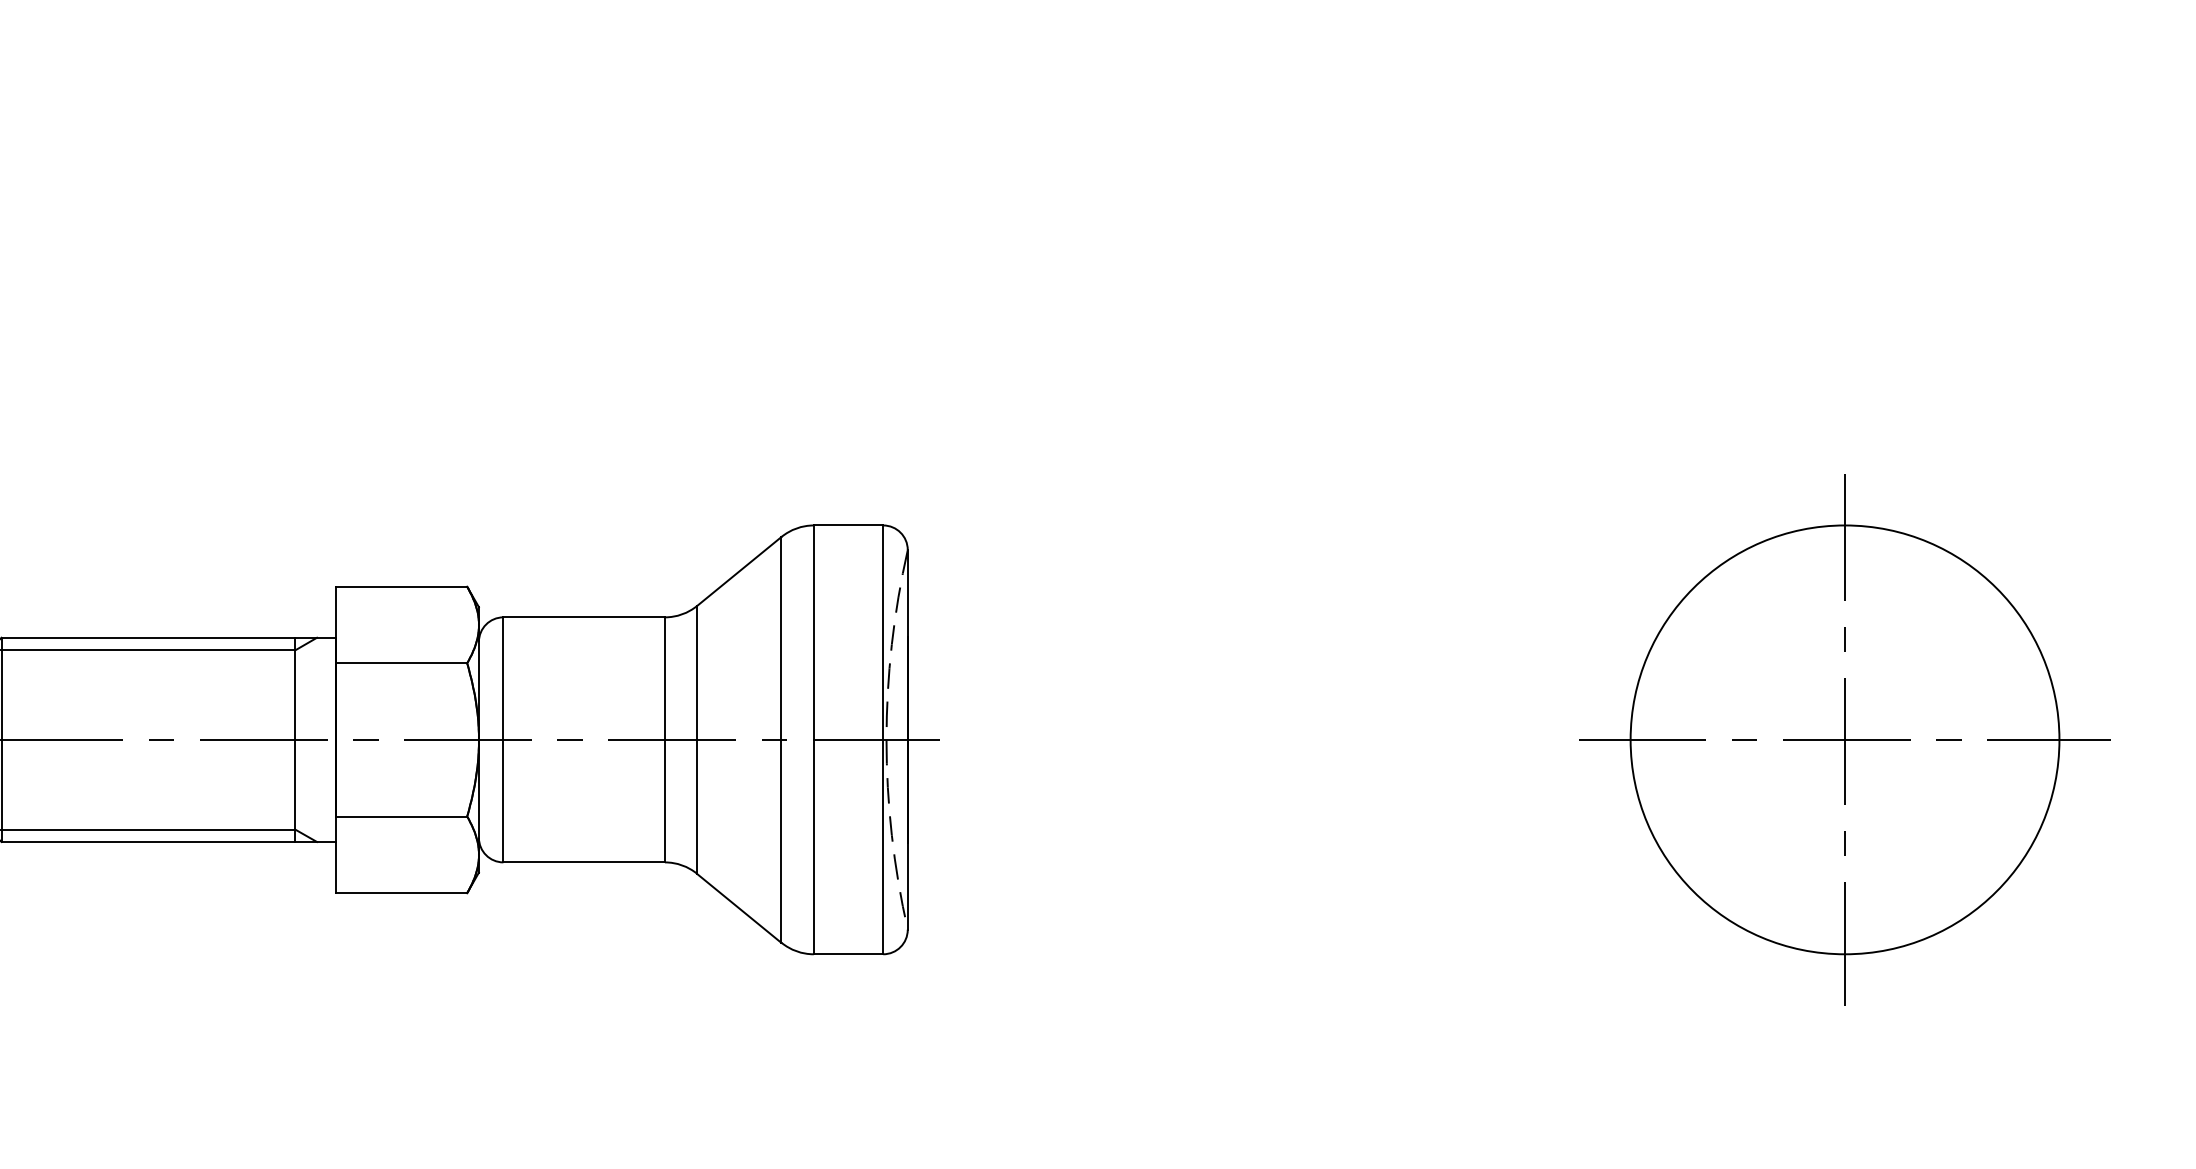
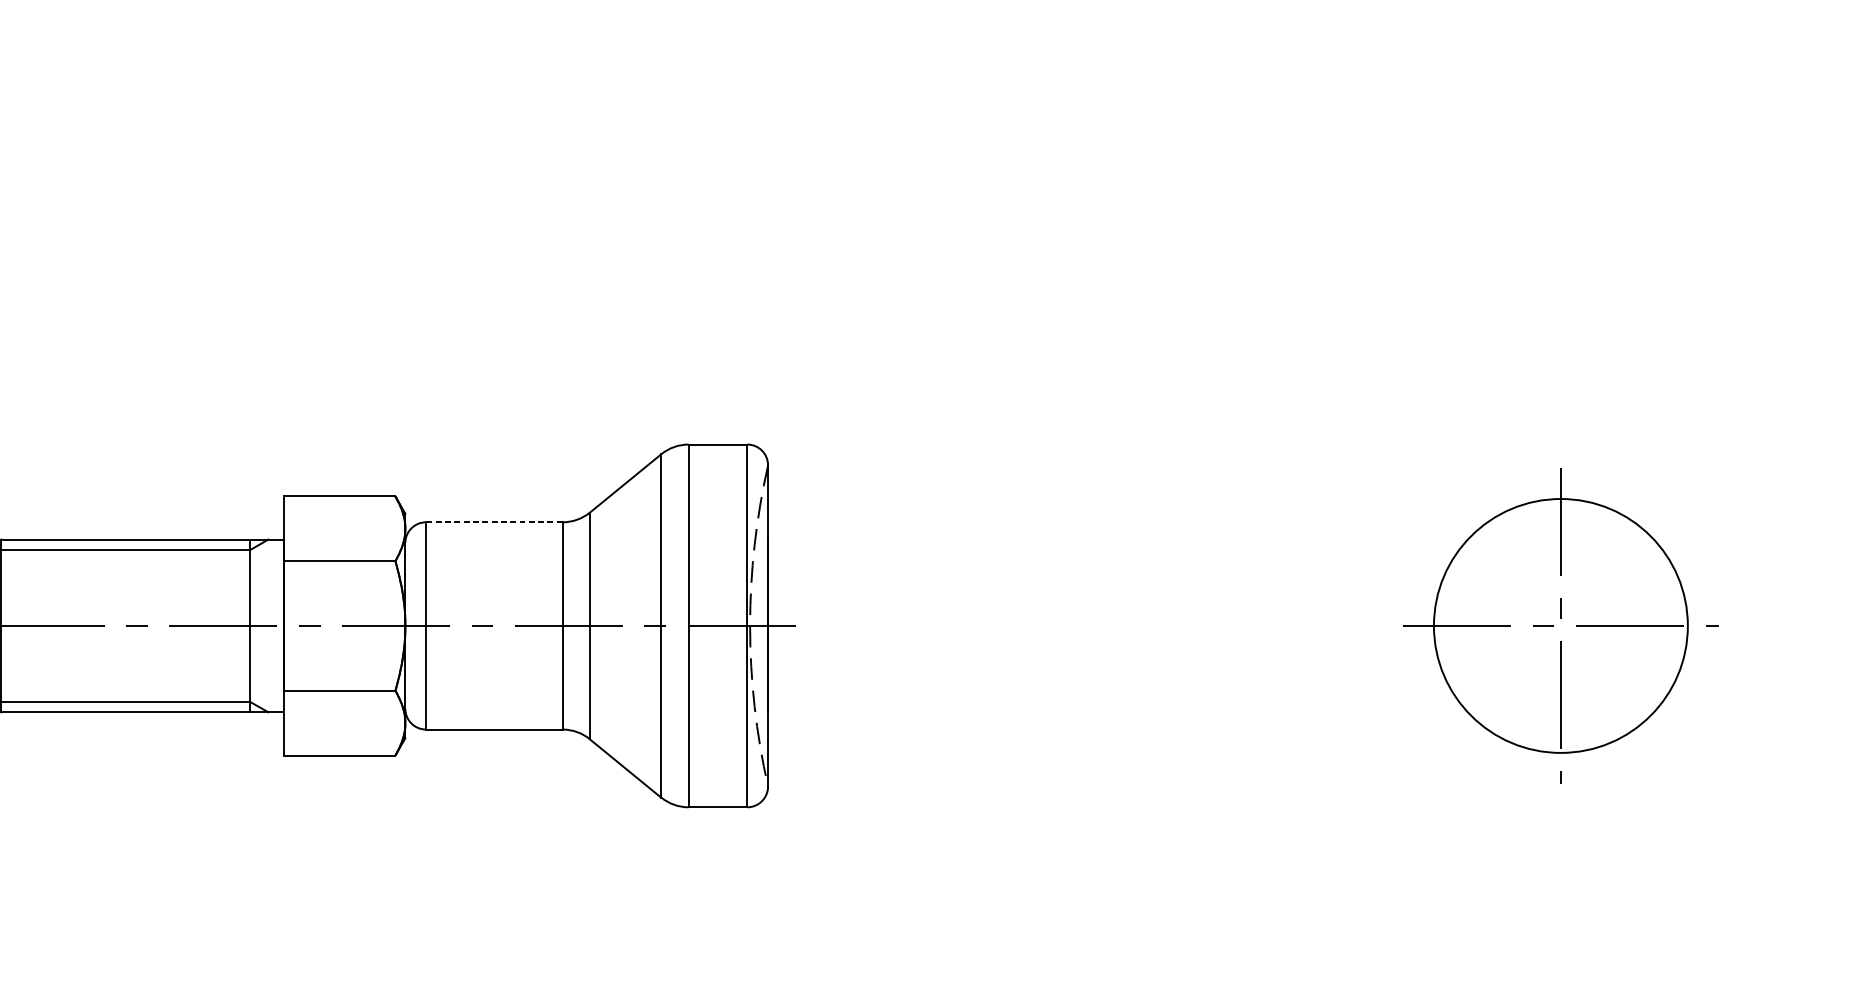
line: (584, 617) -> (494, 522), solid -> dashed
part: (1844, 739) -> (1560, 625), size x0.7

